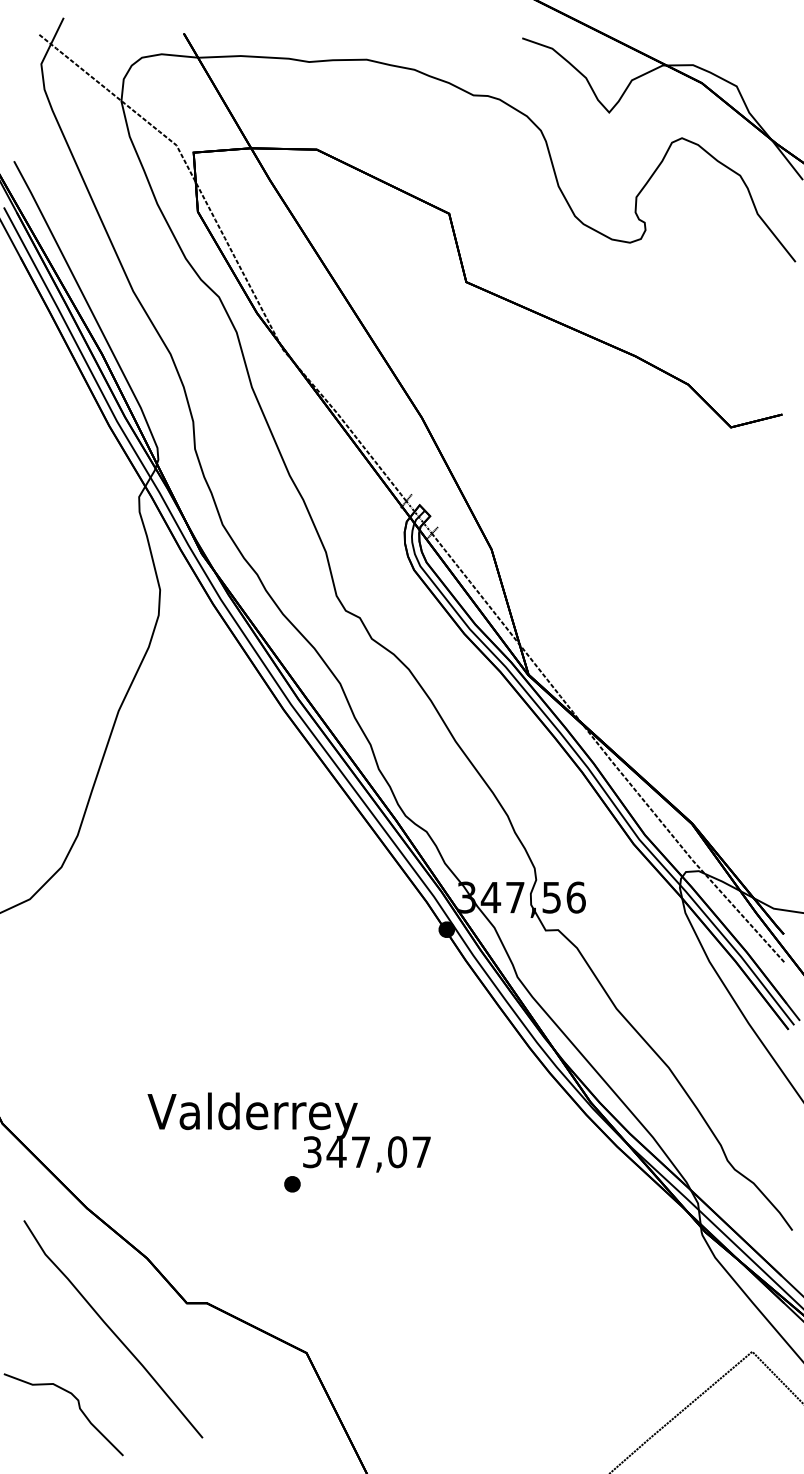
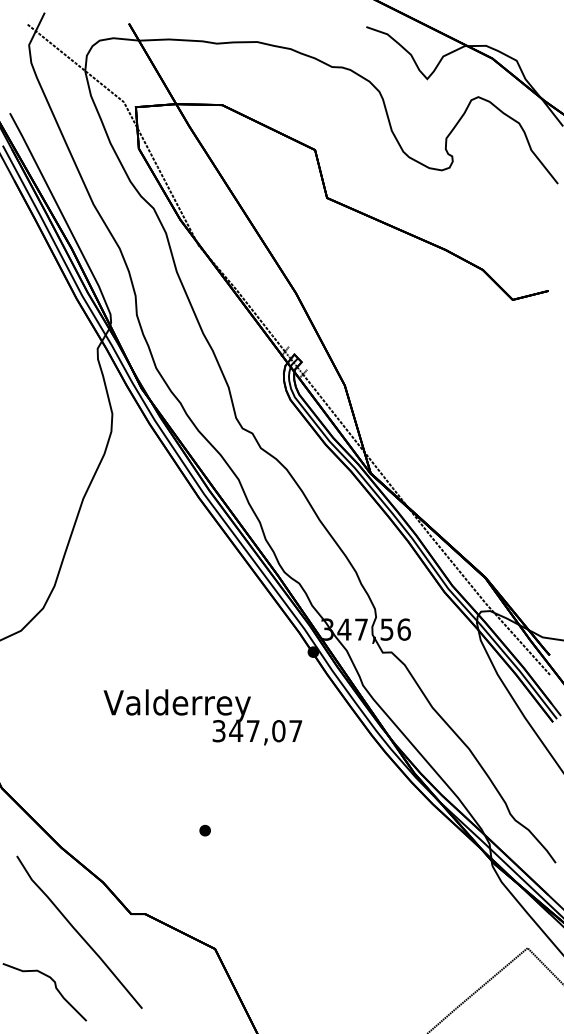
text: (288, 1132) -> (202, 717), moved

